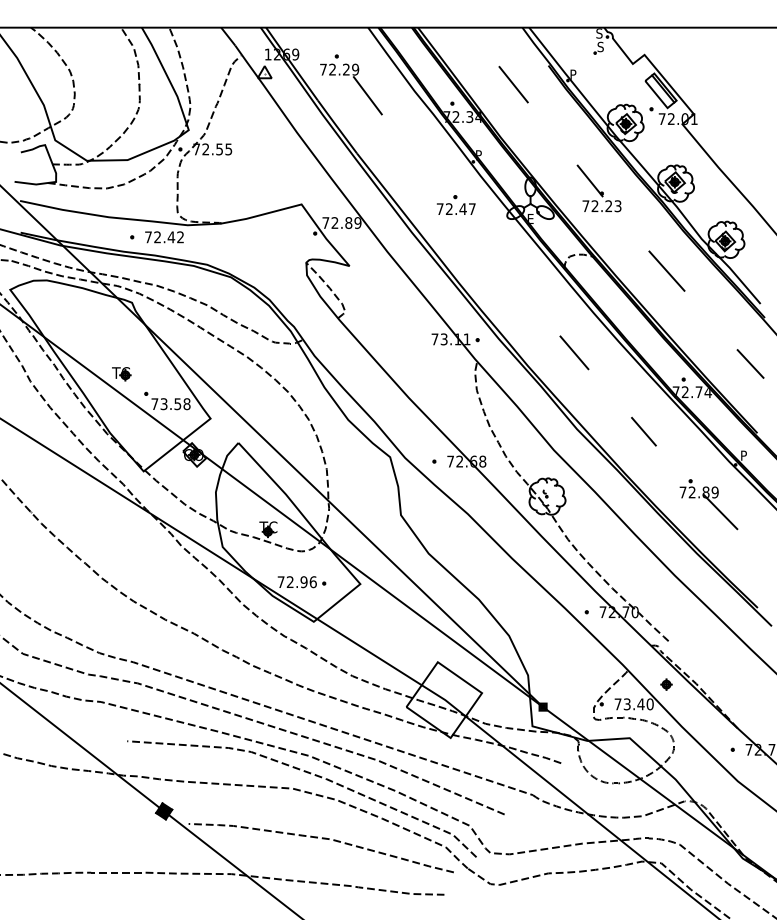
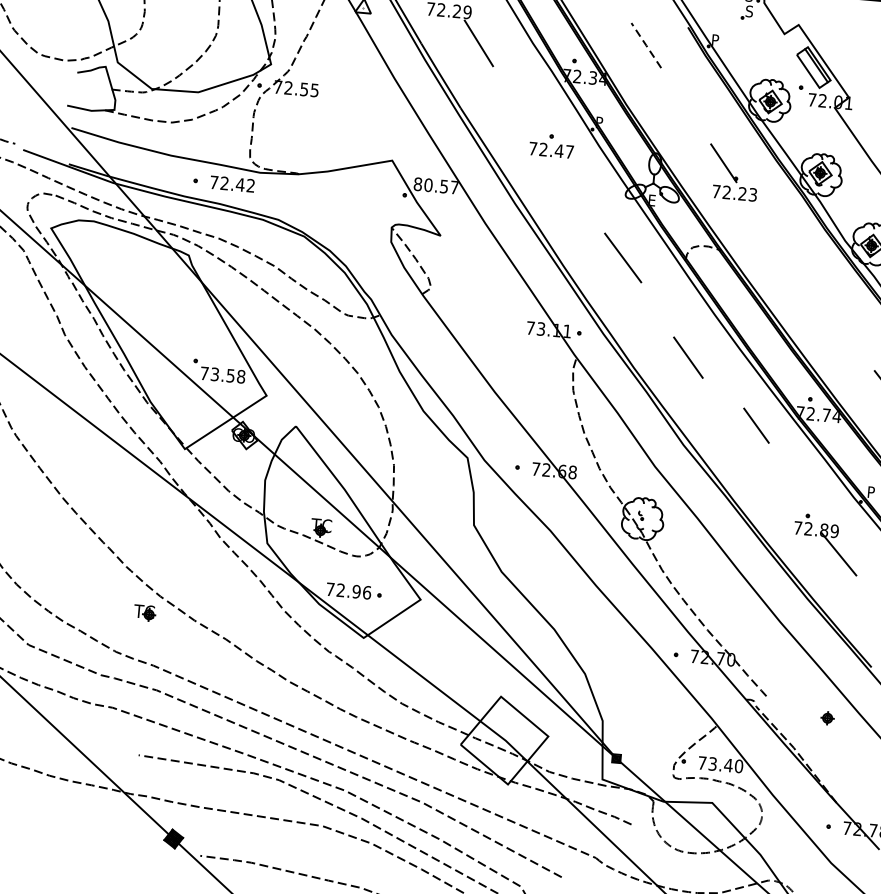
line: (513, 84) -> (646, 45), solid -> dashed
part: (456, 204) -> (552, 145), moved
text: (341, 222) -> (435, 185), 72.89 -> 80.57
line: (666, 270) -> (622, 257), moved
part: (121, 374) -> (144, 613), moved
line: (643, 431) -> (756, 425), moved
part: (666, 684) -> (827, 718), moved

